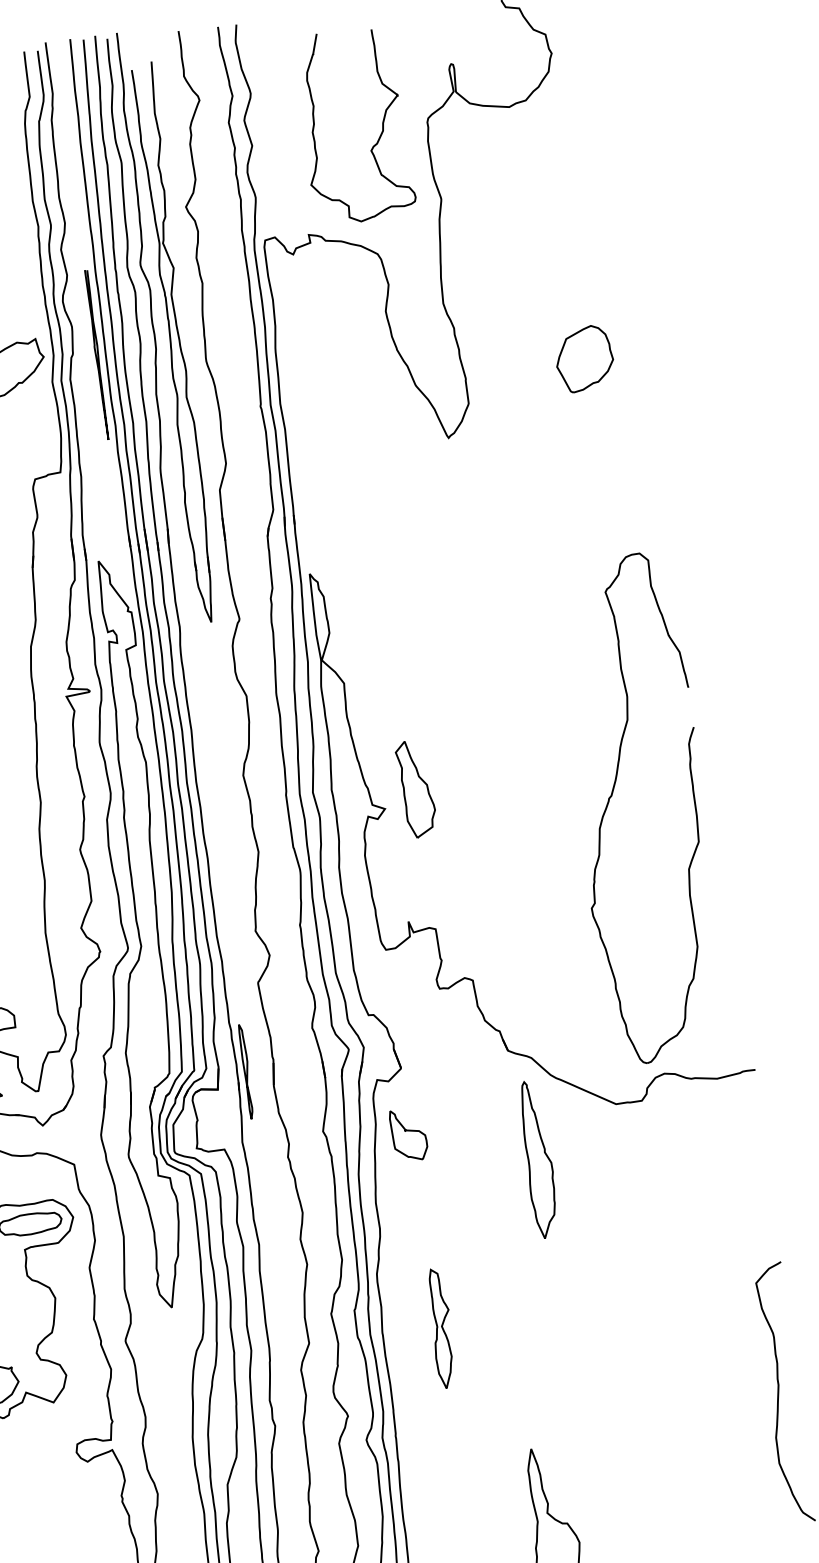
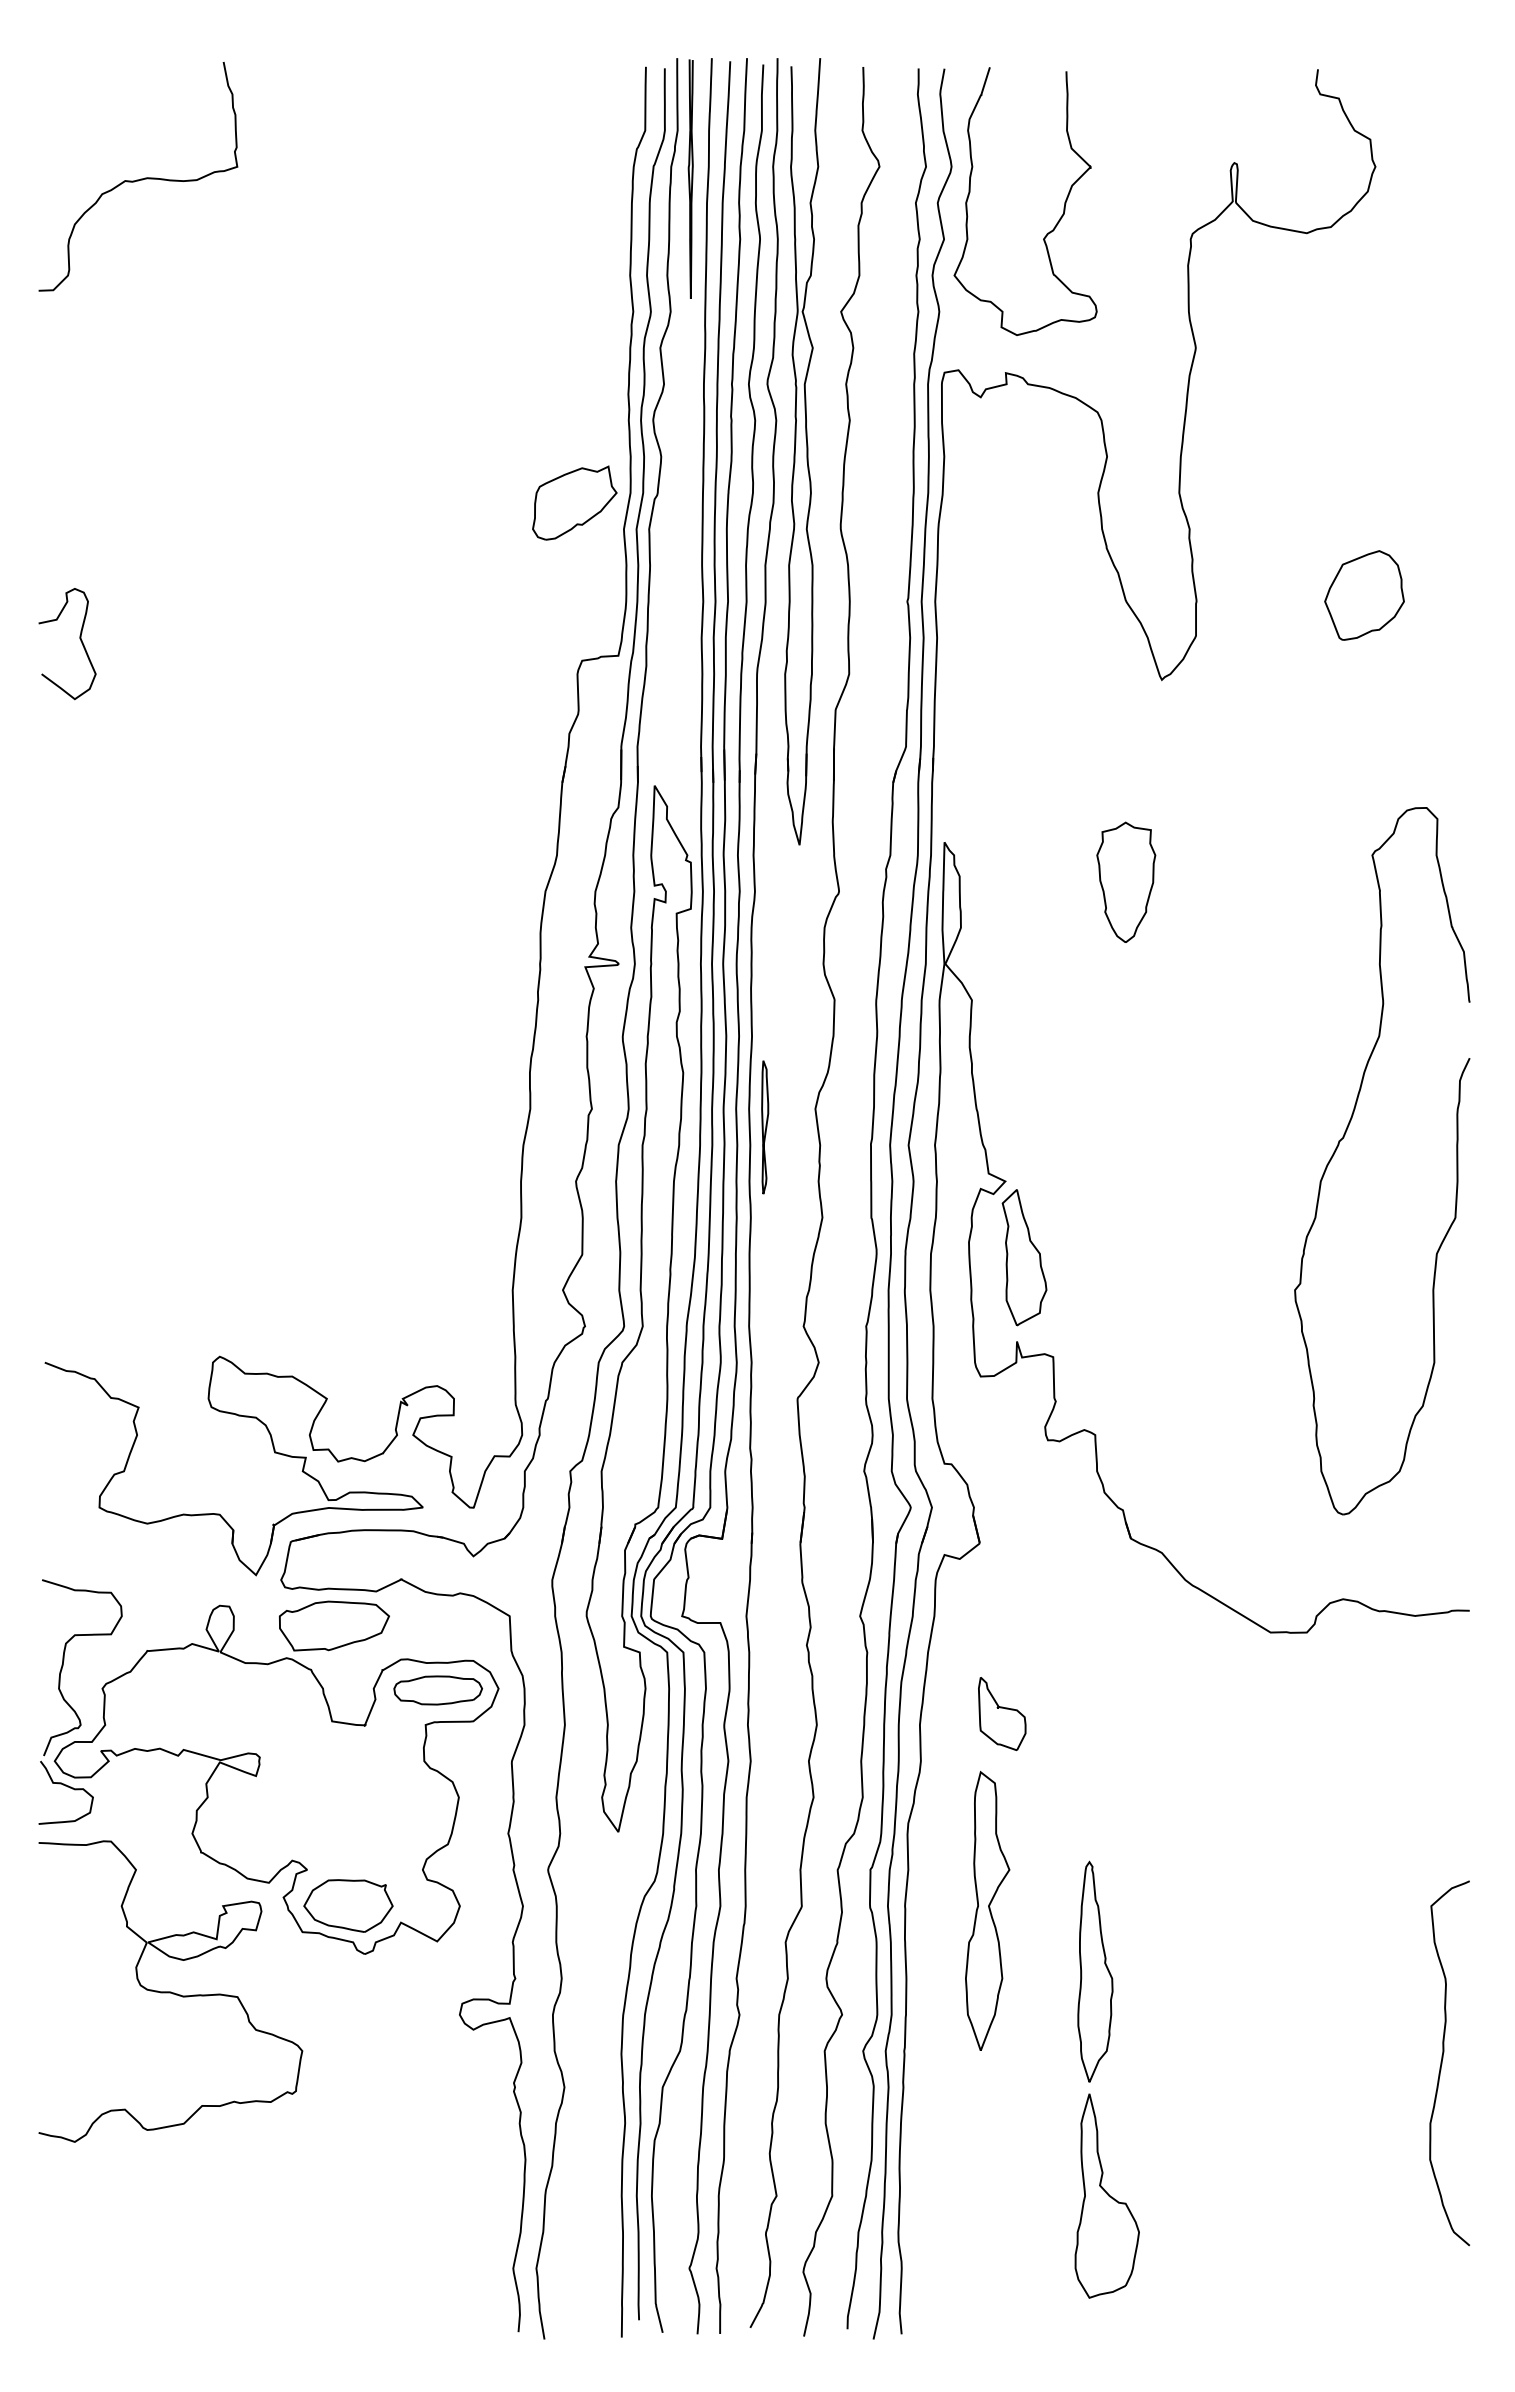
curve: (379, 136) -> (1057, 221), moved
part: (176, 342) -> (802, 451), moved
curve: (96, 354) -> (689, 178), moved
part: (442, 584) -> (1126, 881), added
part: (416, 788) -> (1024, 1257), moved
part: (612, 795) -> (1344, 1137), moved
part: (246, 1071) -> (765, 1127), moved
part: (409, 1135) -> (1002, 1714), moved
part: (538, 1159) -> (1095, 1971), moved
part: (441, 1328) -> (987, 1910), size x1.67

